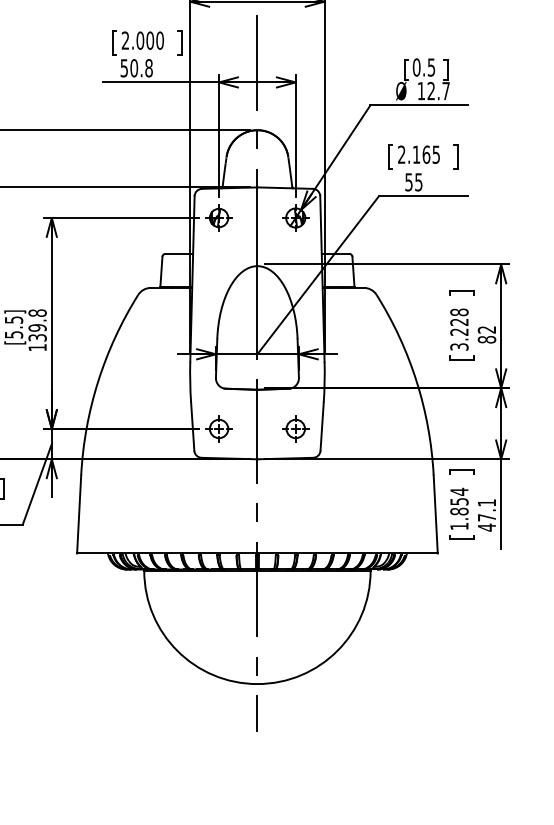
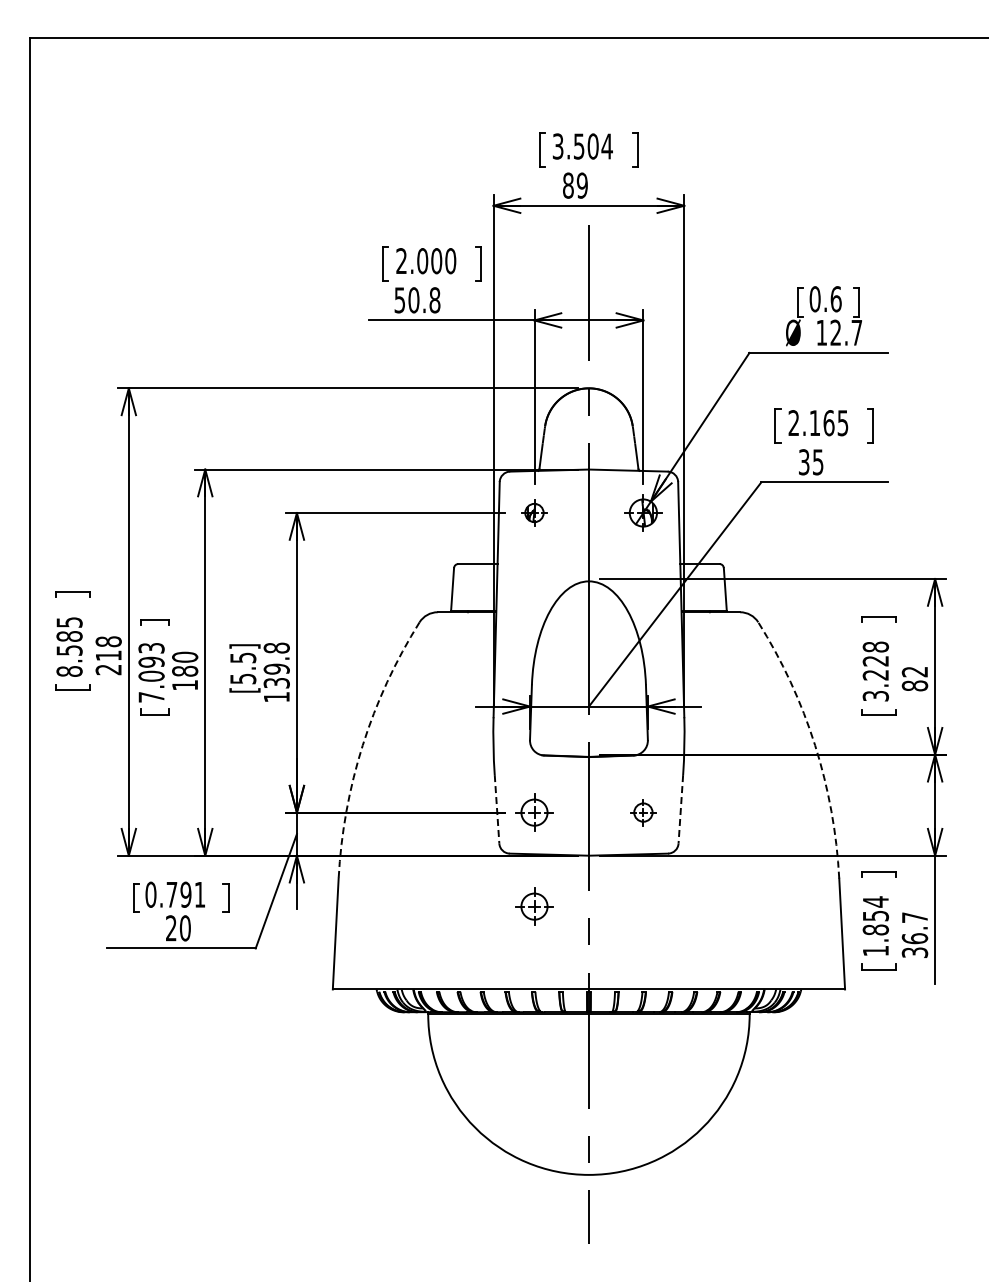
text: (431, 67) -> (835, 299), 0.5 -> 0.6
text: (409, 181) -> (804, 461), 55 -> 35
part: (219, 217) -> (534, 512), size x0.7
arc: (97, 381) -> (362, 745), solid -> dashed
arc: (416, 381) -> (815, 745), solid -> dashed
line: (193, 426) -> (497, 809), solid -> dashed
line: (321, 426) -> (680, 809), solid -> dashed
part: (295, 428) -> (643, 812), size x0.7
part: (219, 495) -> (534, 906), added
text: (486, 515) -> (914, 935), 47.1 -> 36.7

